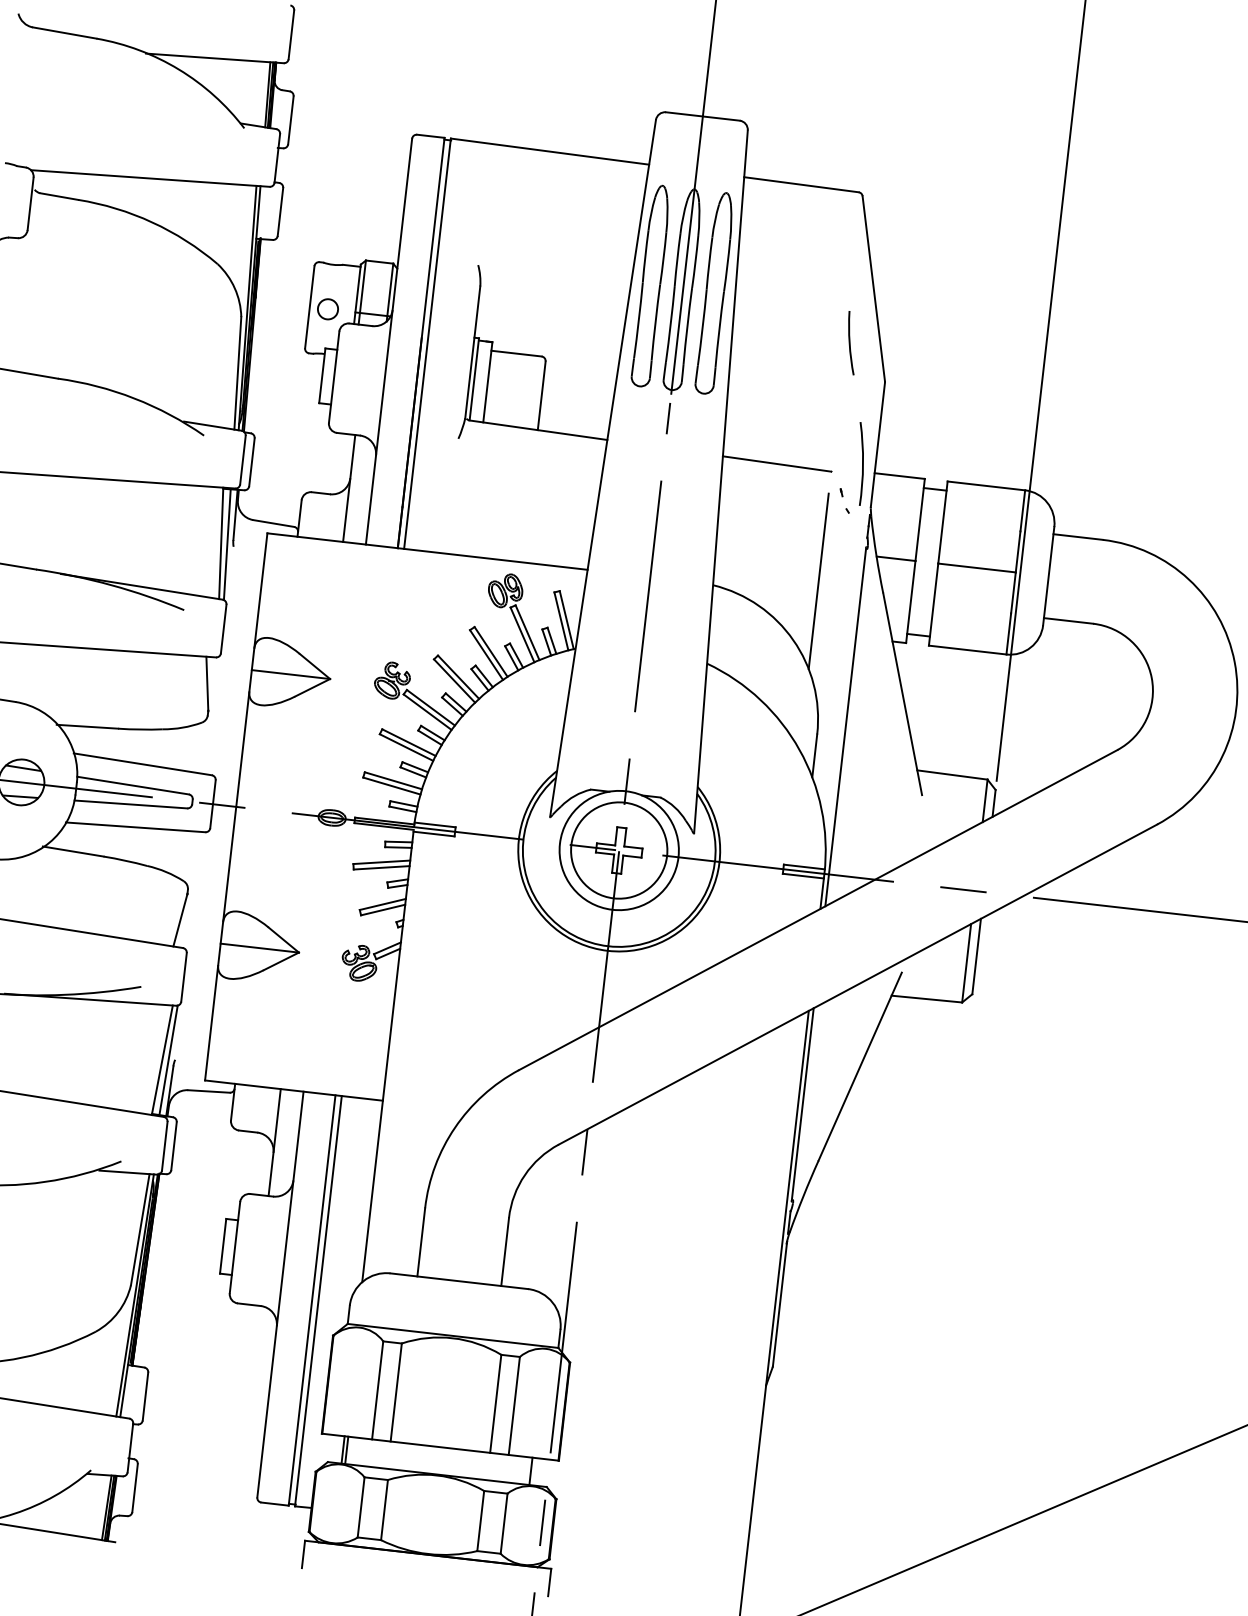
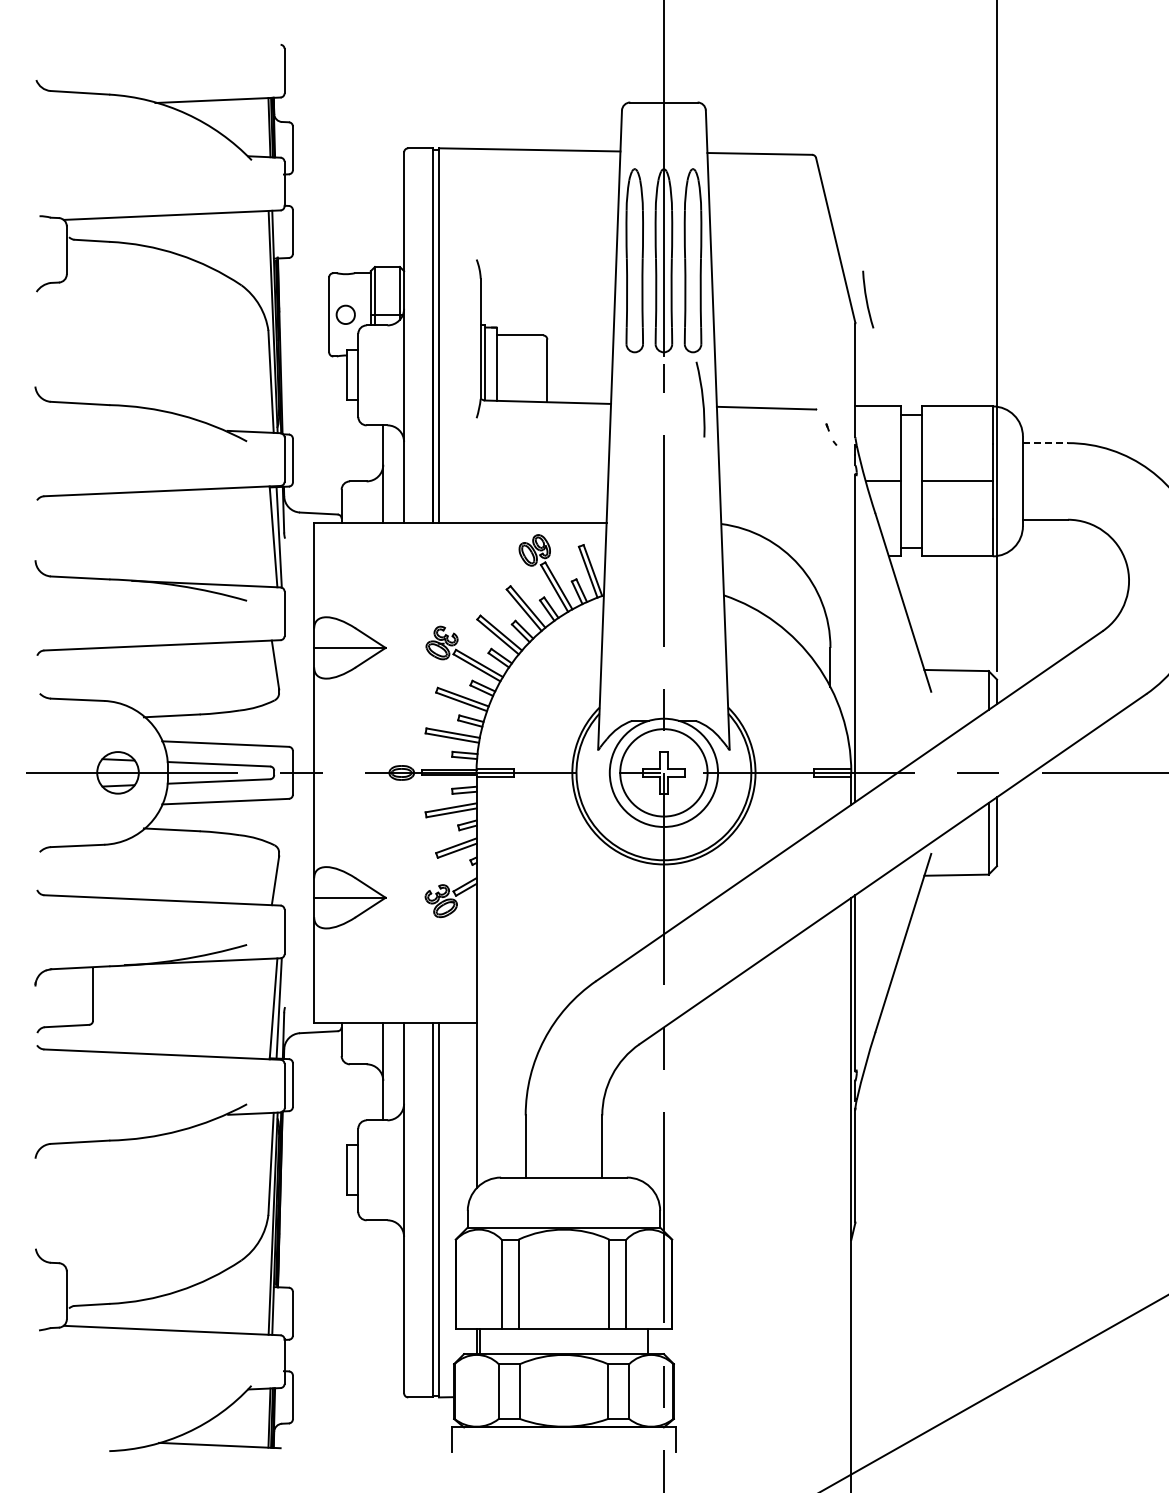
arc: (850, 342) -> (867, 299), moved
arc: (862, 464) -> (702, 399), moved
line: (1078, 537) -> (1045, 443), solid -> dashed
line: (819, 581) -> (816, 509), removed

